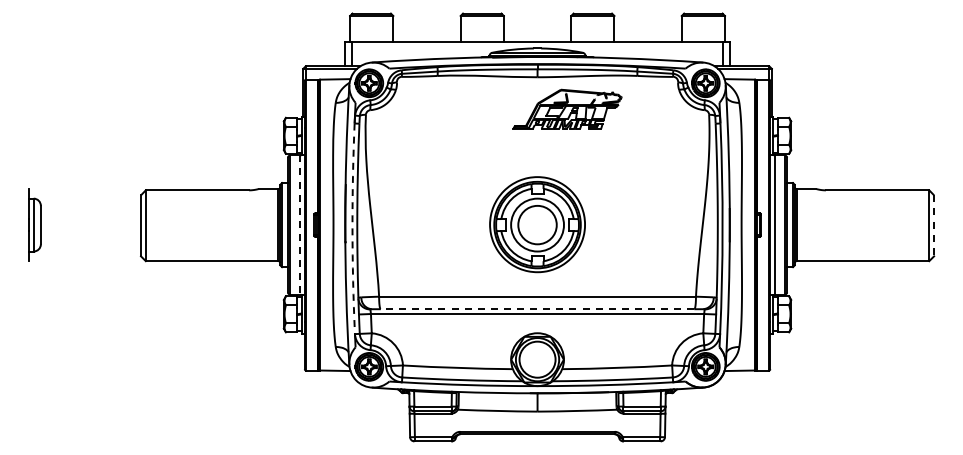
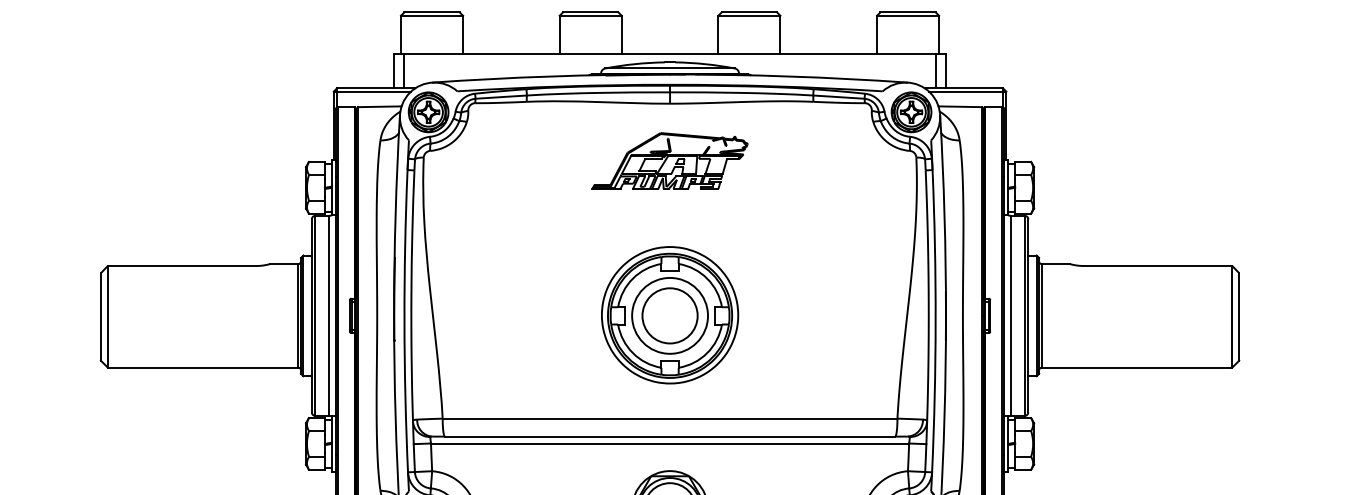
part: (567, 108) -> (669, 160), moved
line: (299, 225) -> (328, 316), dashed -> solid
line: (934, 226) -> (1239, 317), dashed -> solid
arc: (352, 228) -> (404, 320), dashed -> solid
line: (537, 309) -> (669, 437), dashed -> solid

